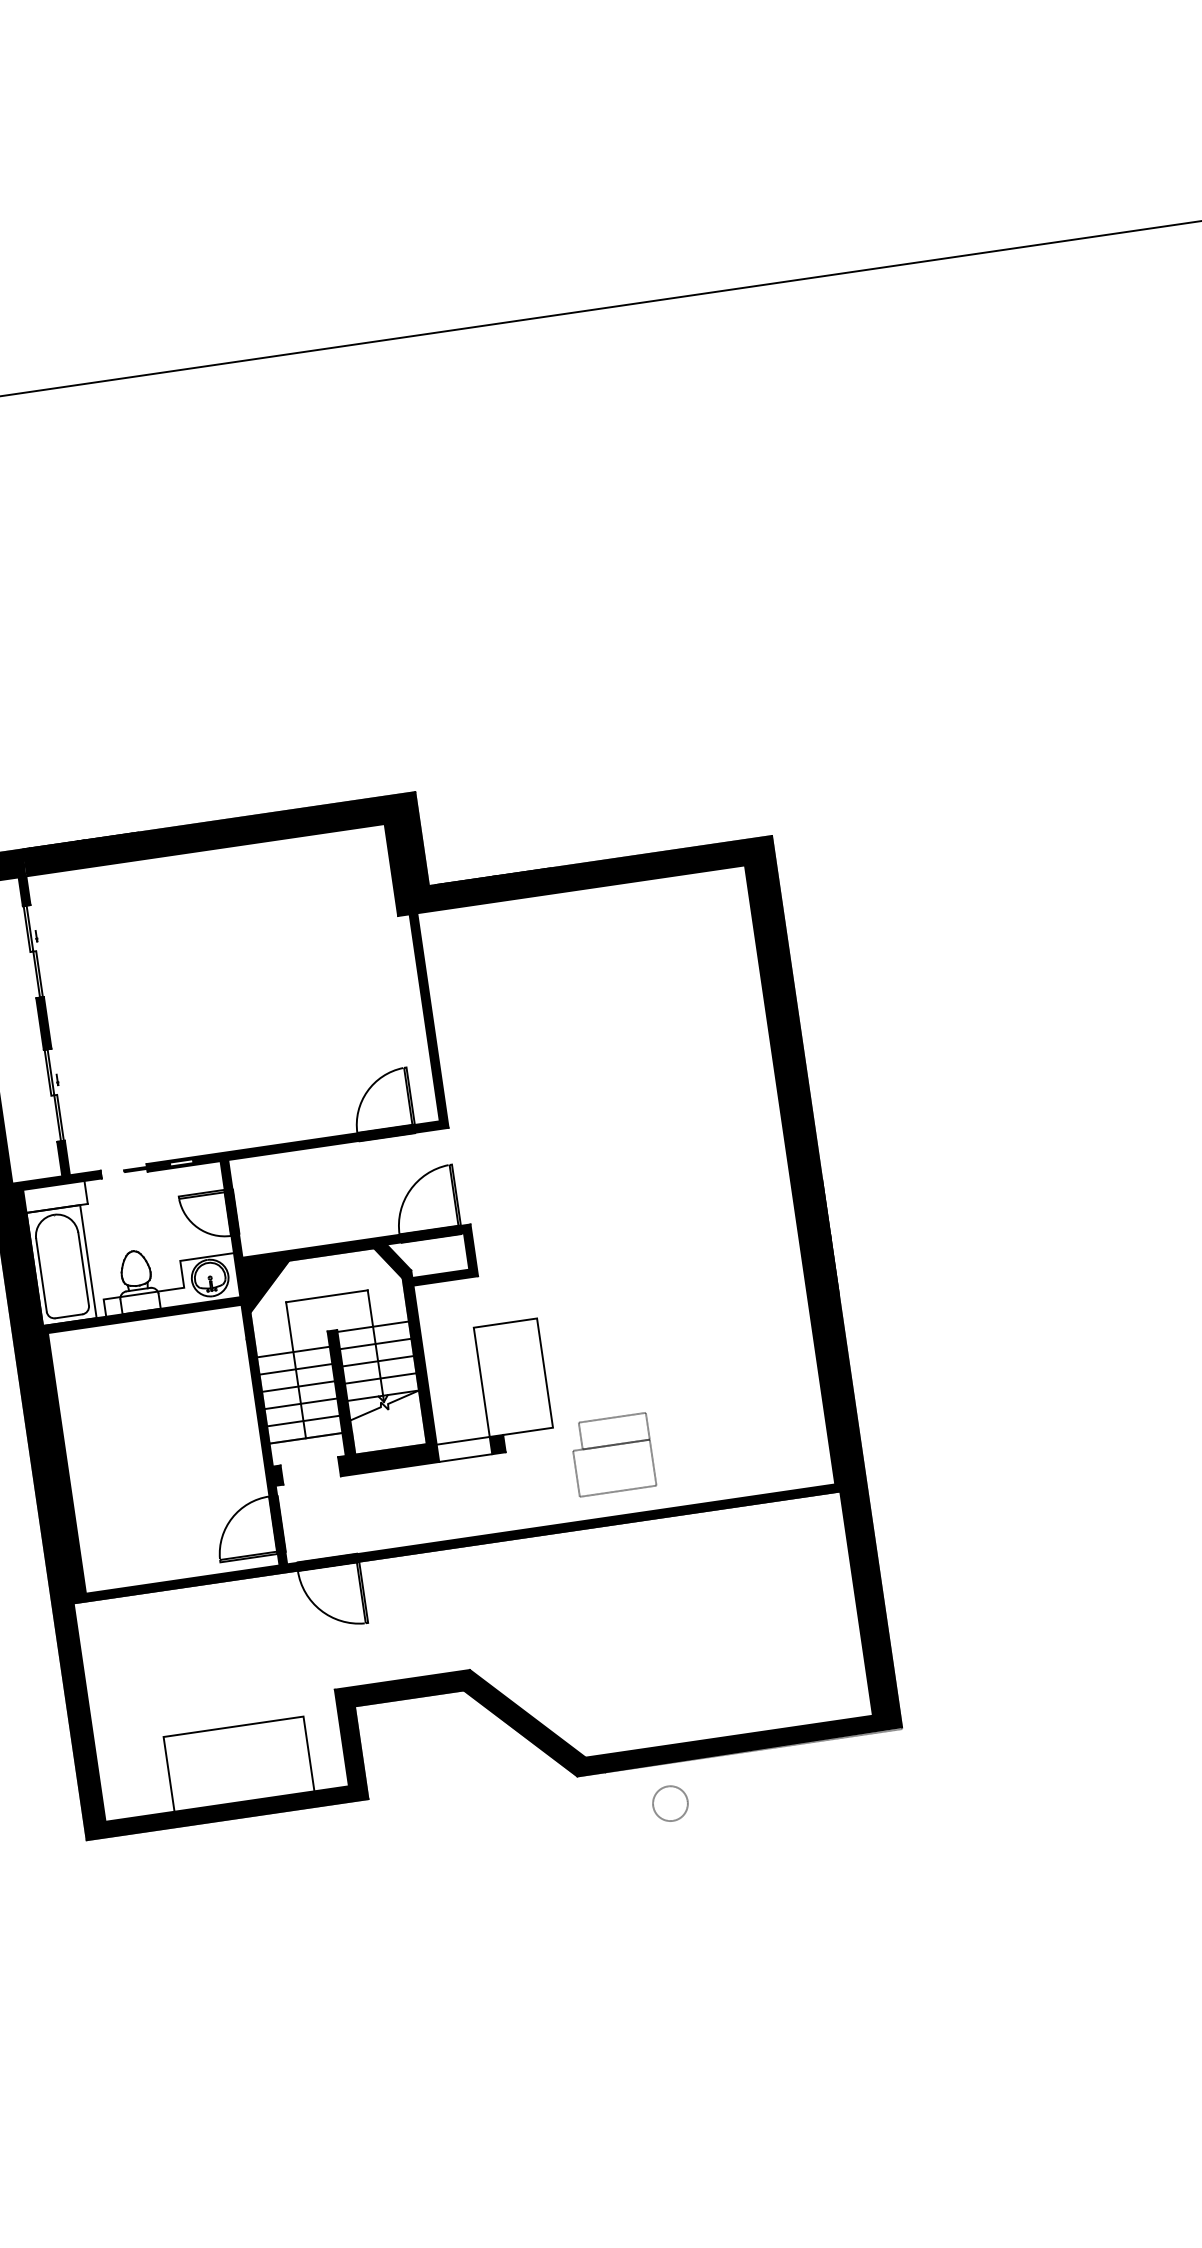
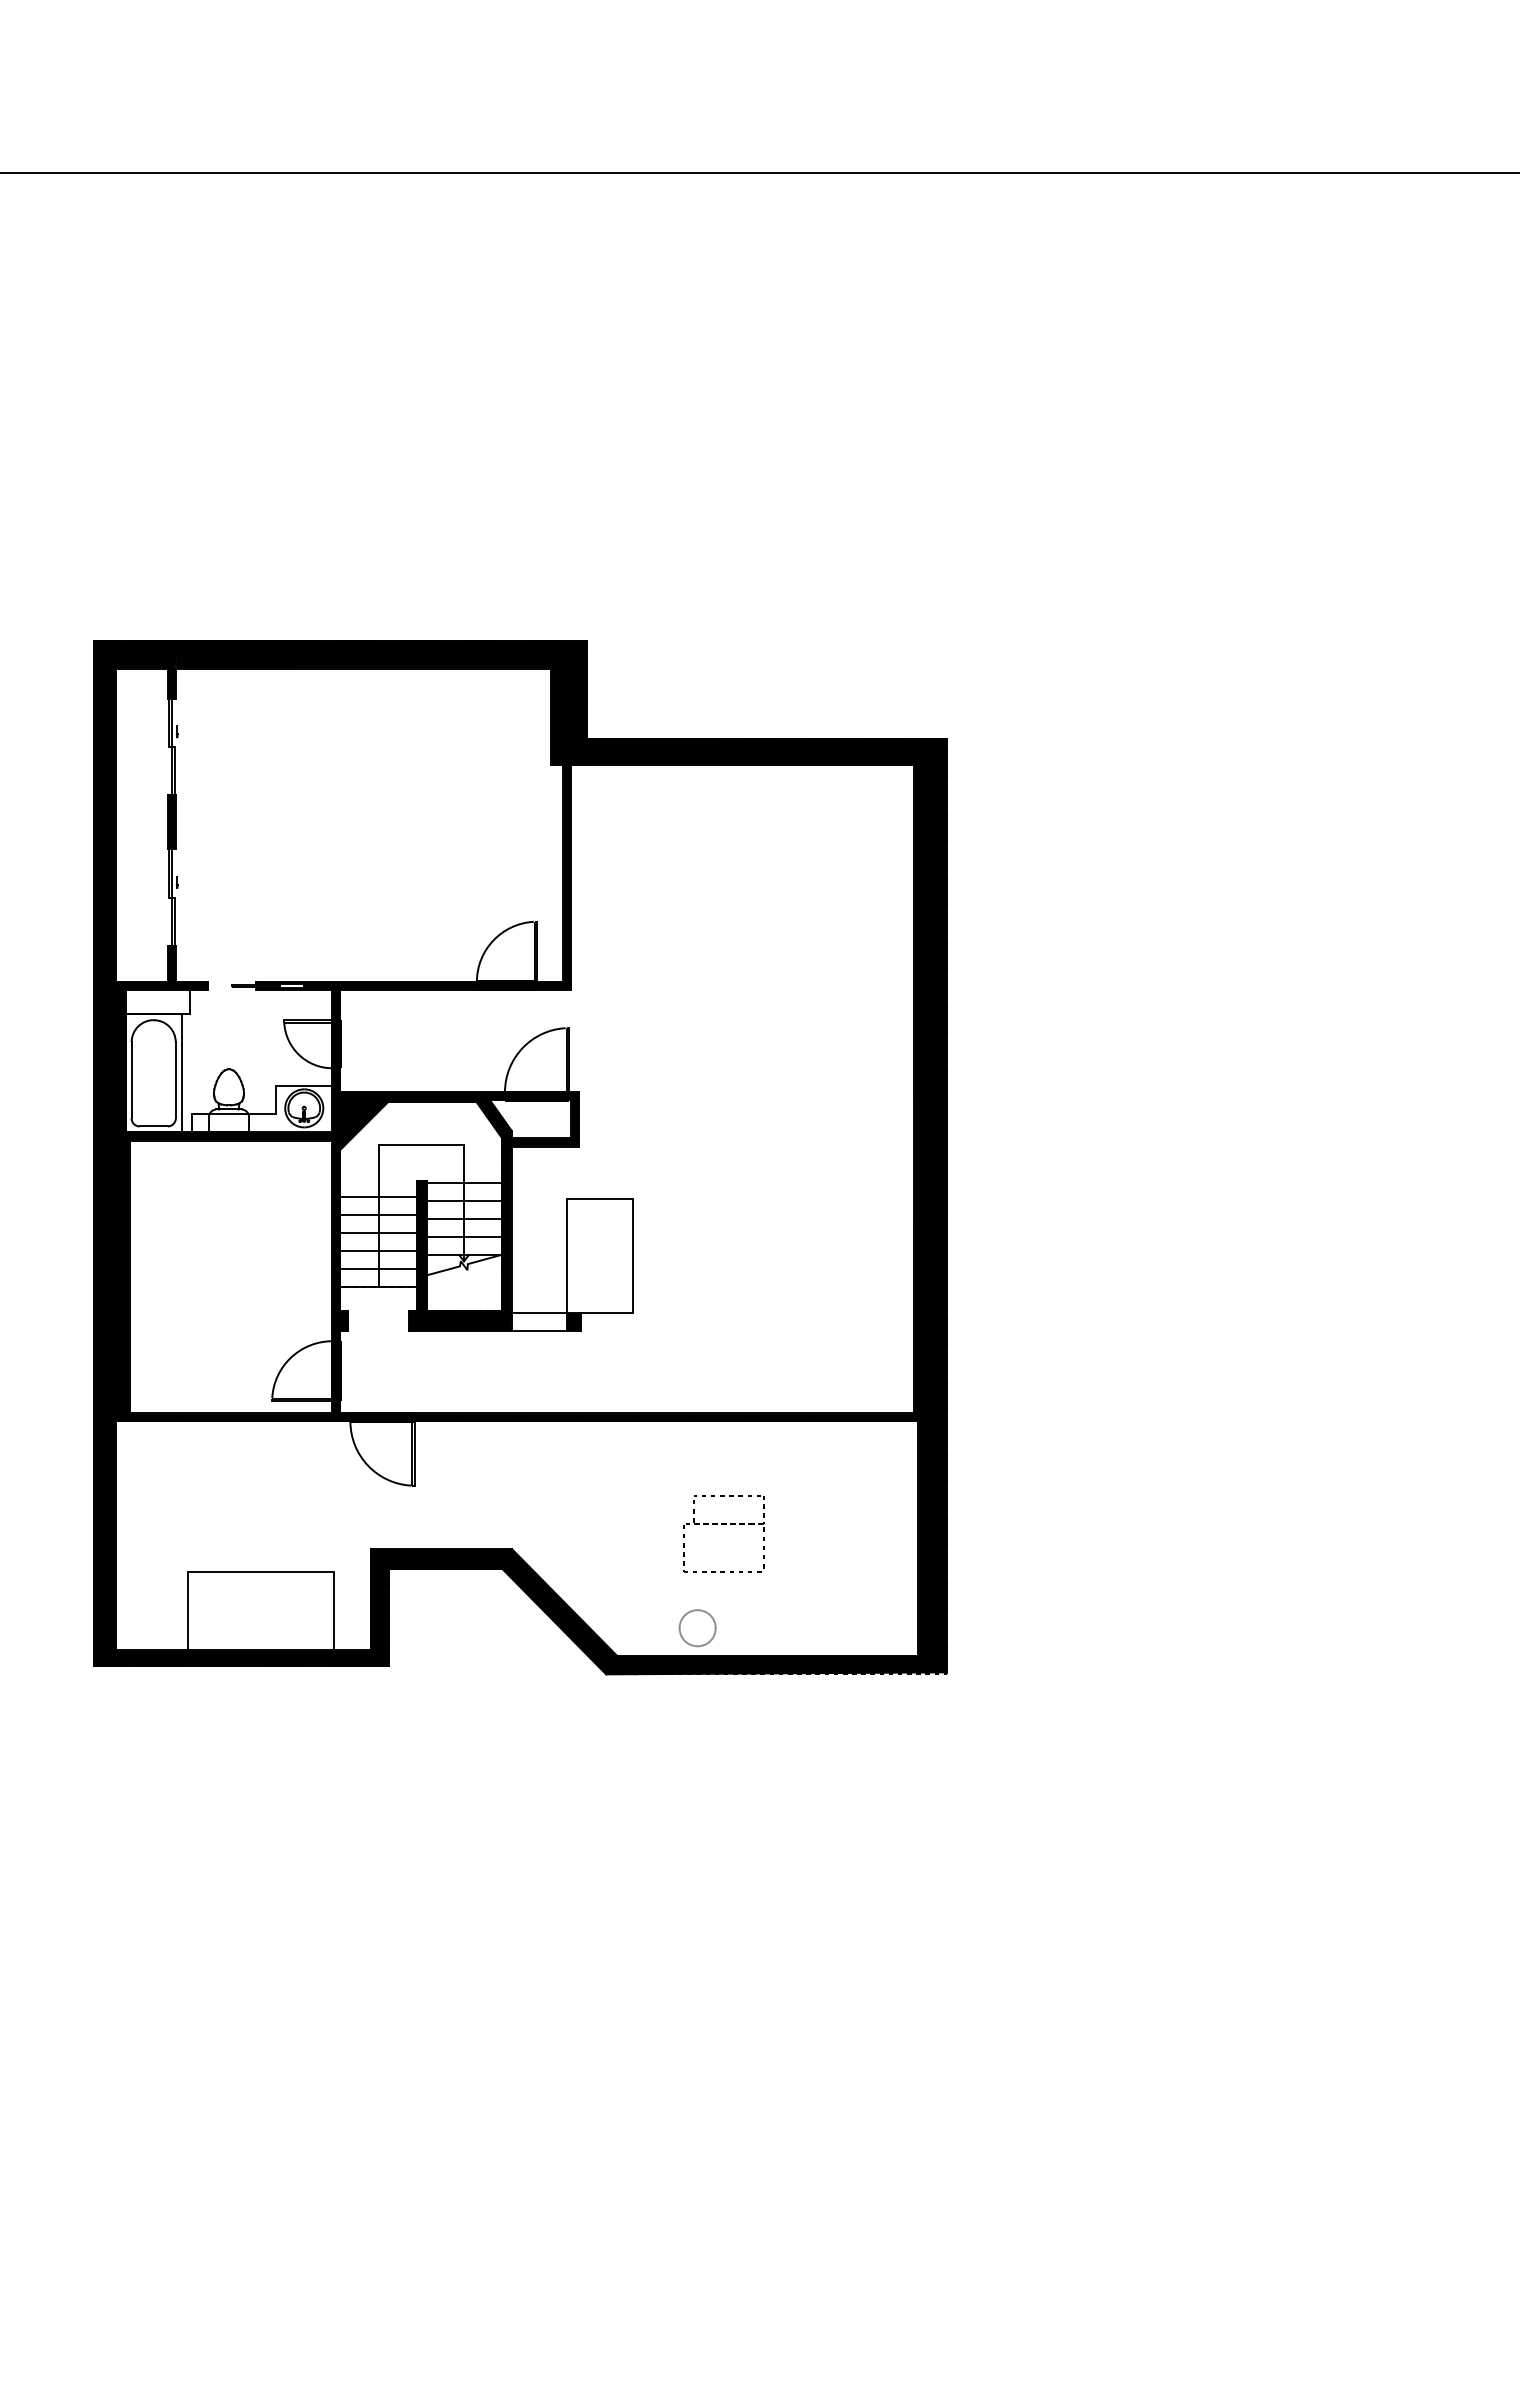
part: (611, 1445) -> (723, 1524), moved
circle: (670, 1803) -> (697, 1628), moved

